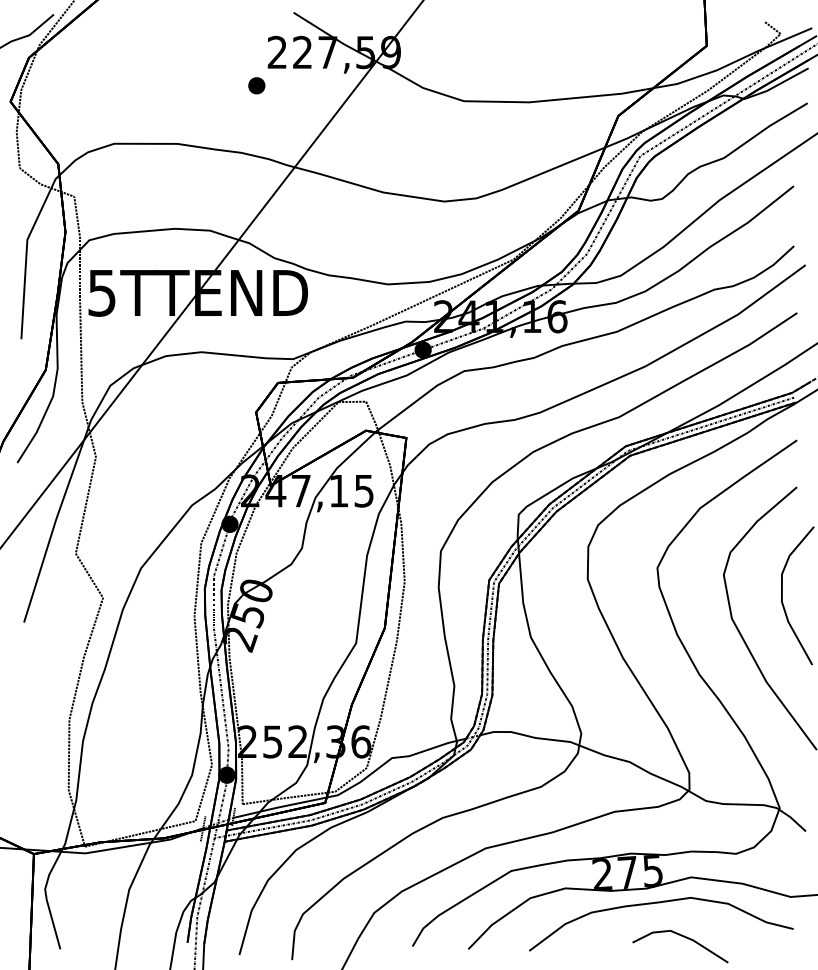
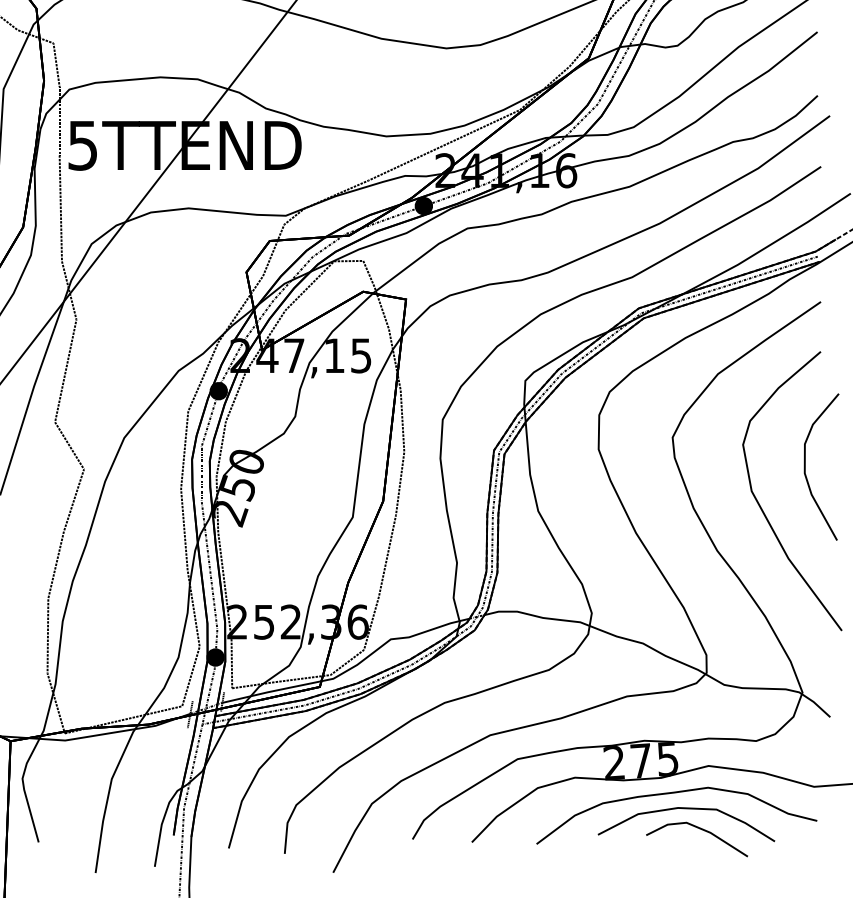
part: (670, 918) -> (686, 809), added

